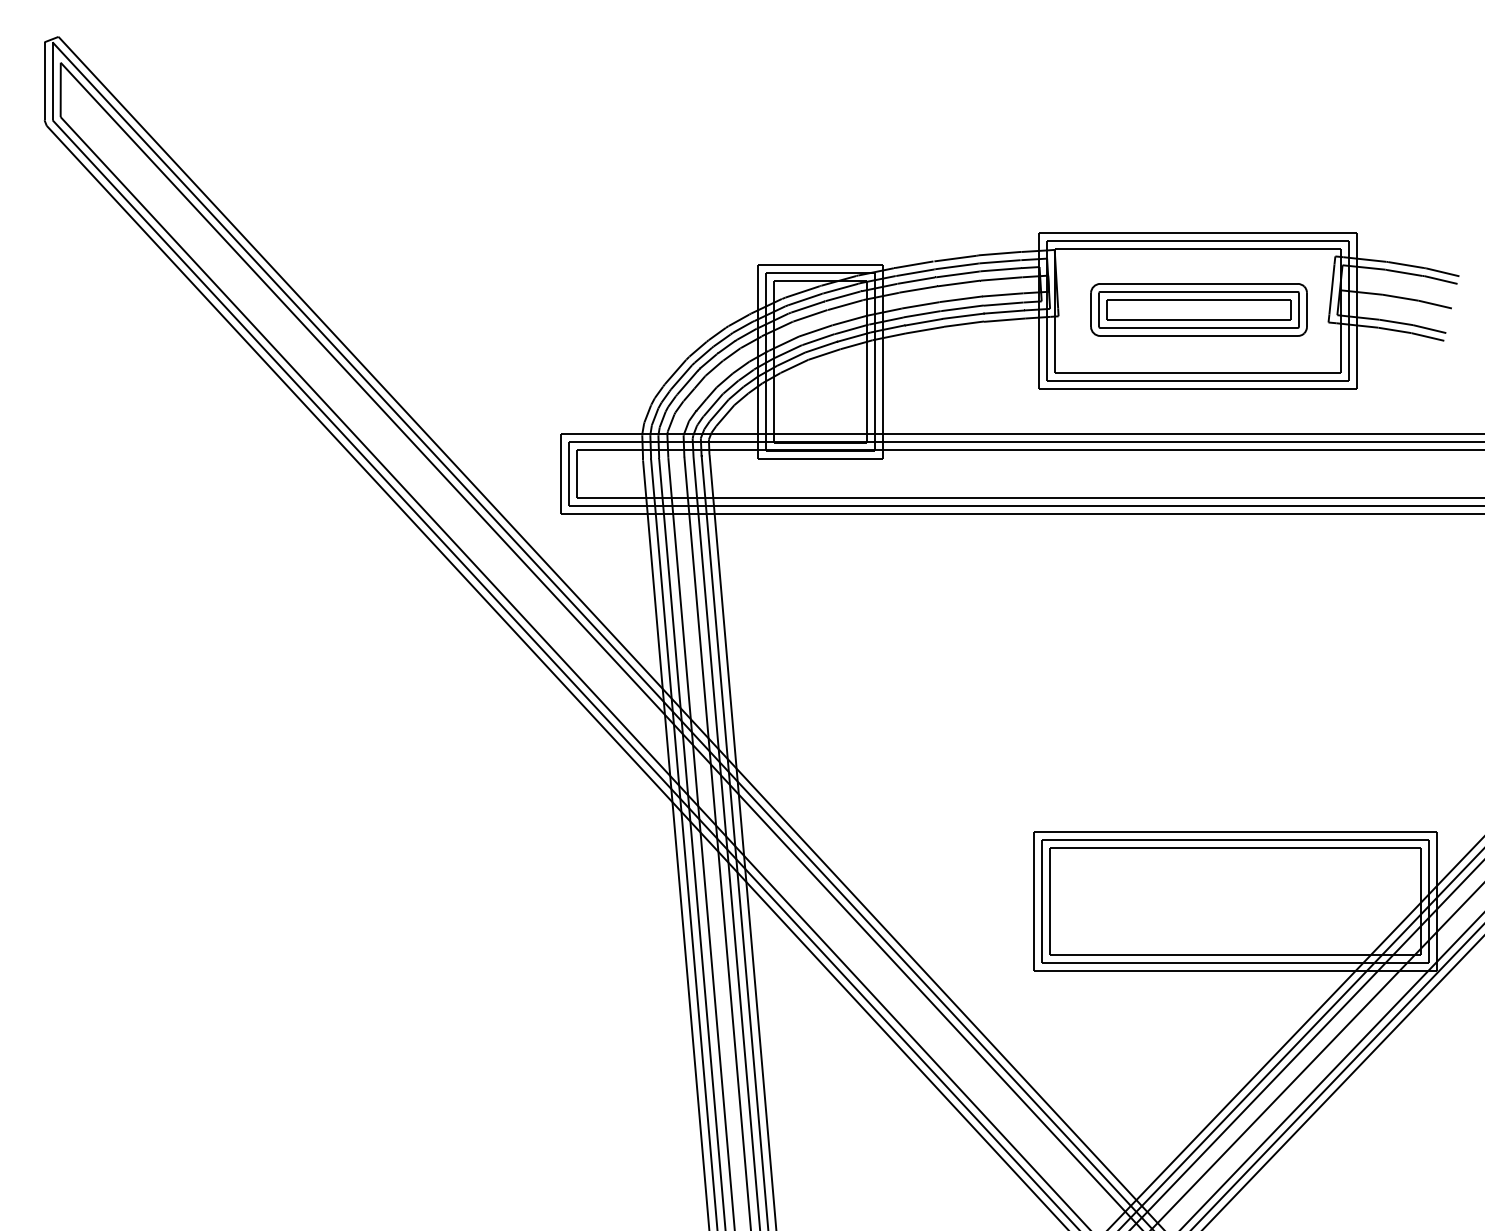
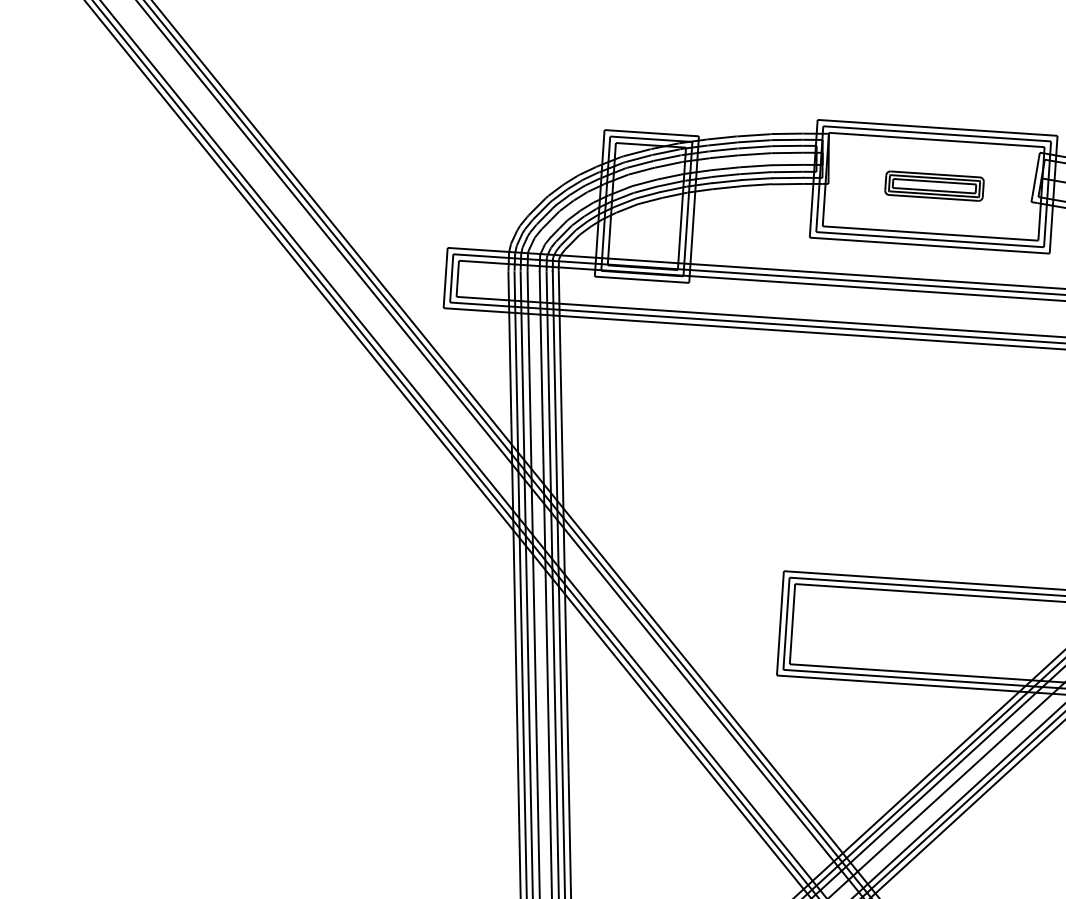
part: (1198, 309) -> (934, 185), size x0.6

